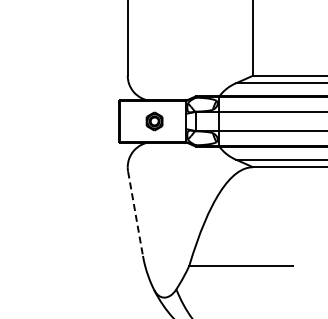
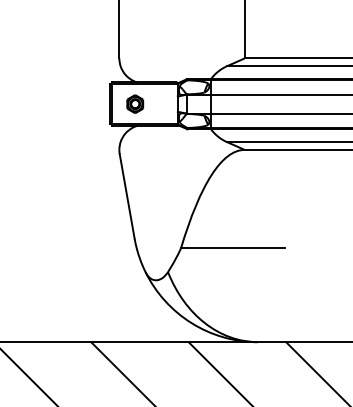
part: (154, 120) -> (135, 103), moved
line: (135, 213) -> (127, 196), dashed -> solid

